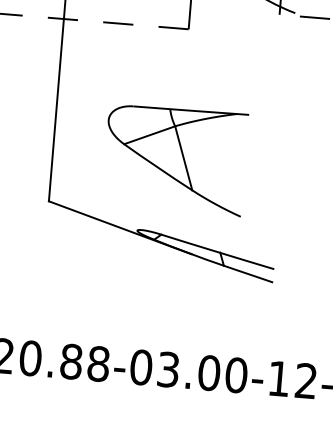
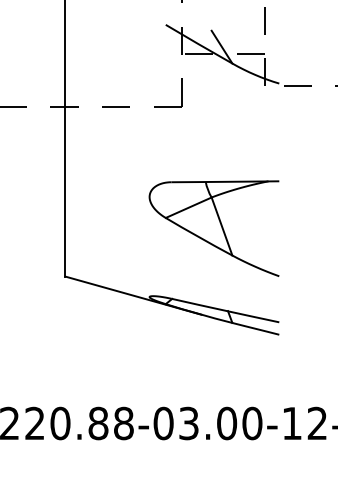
part: (174, 159) -> (213, 228), moved

